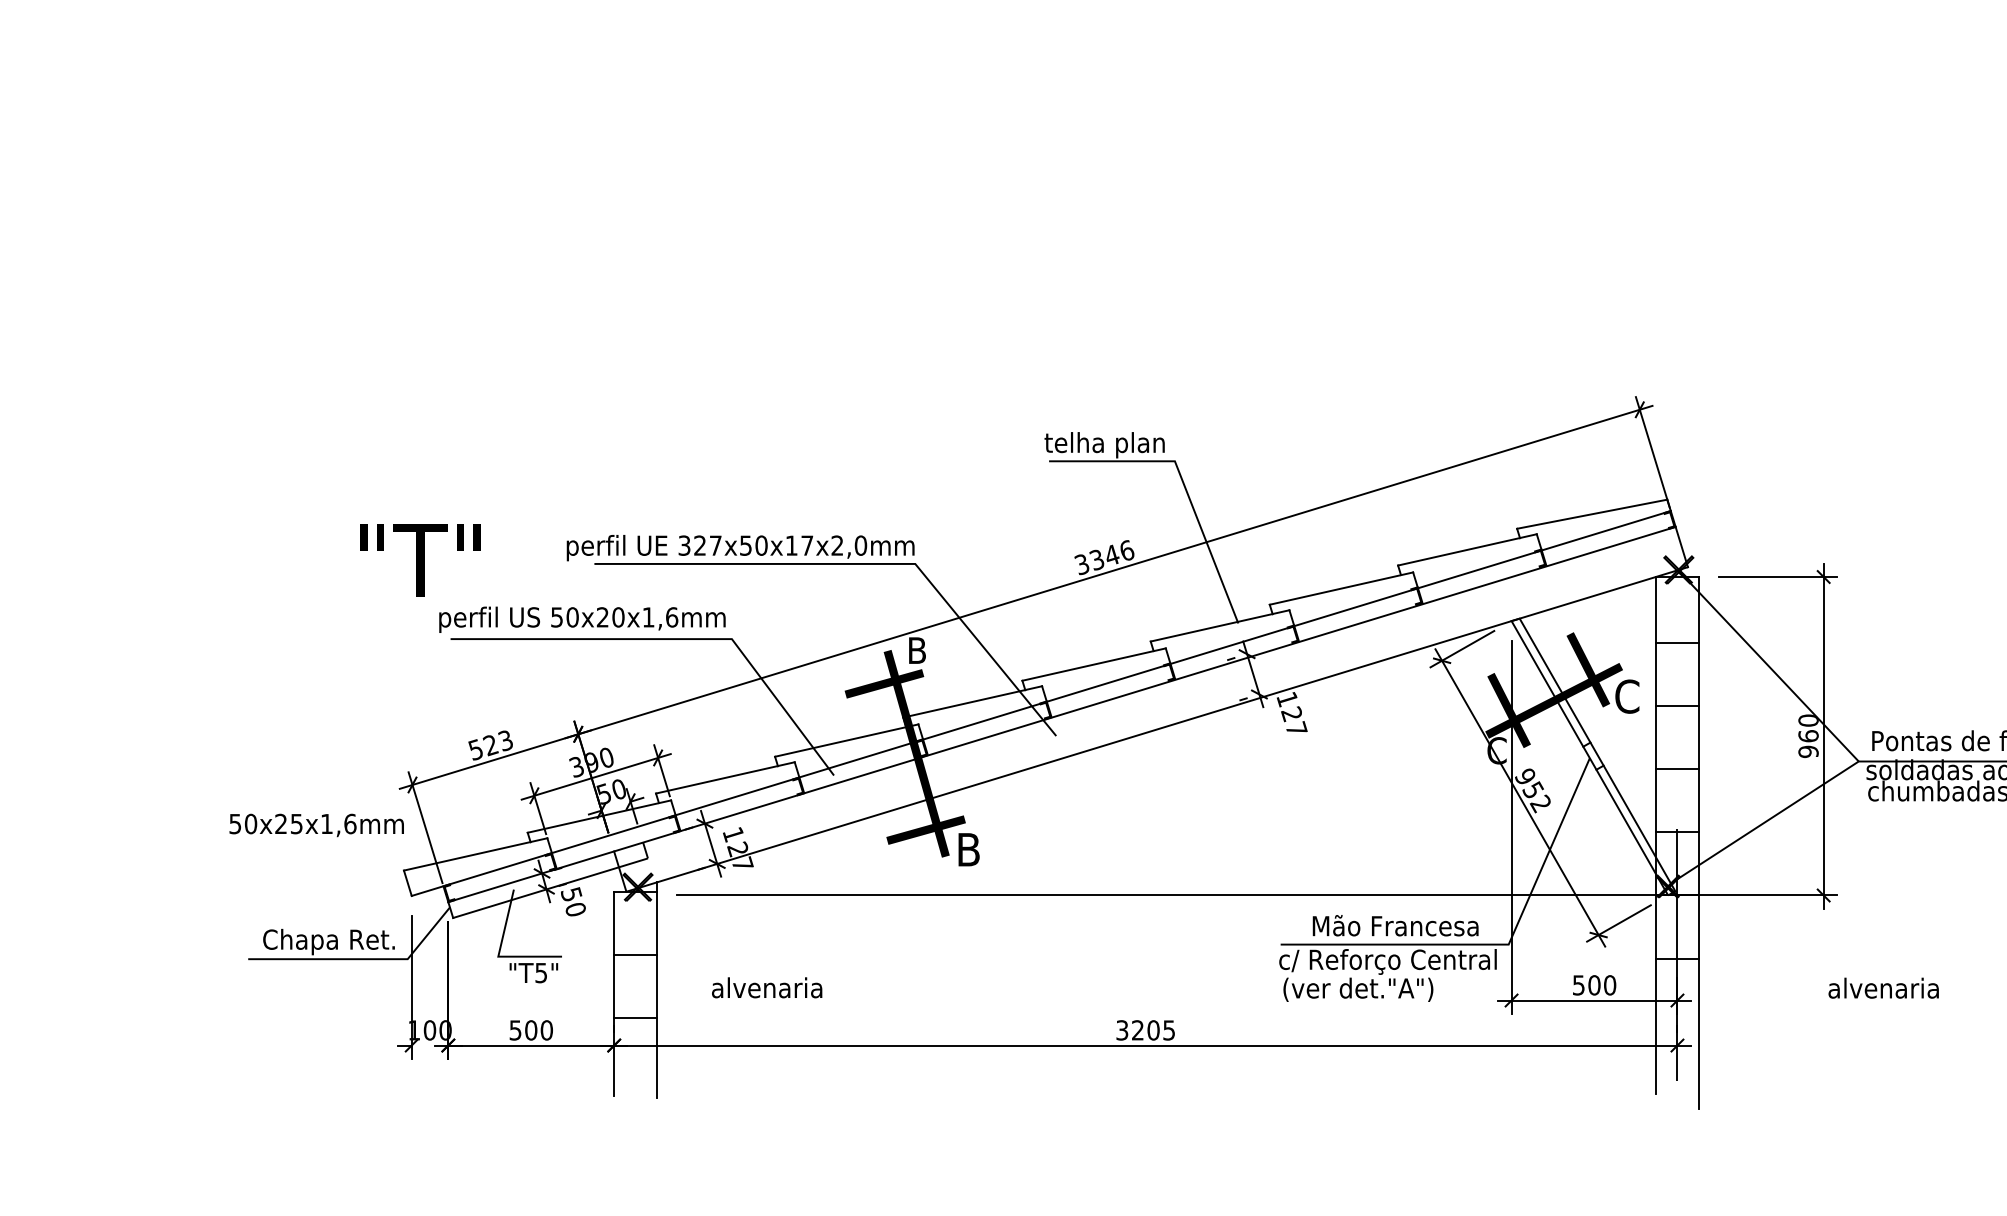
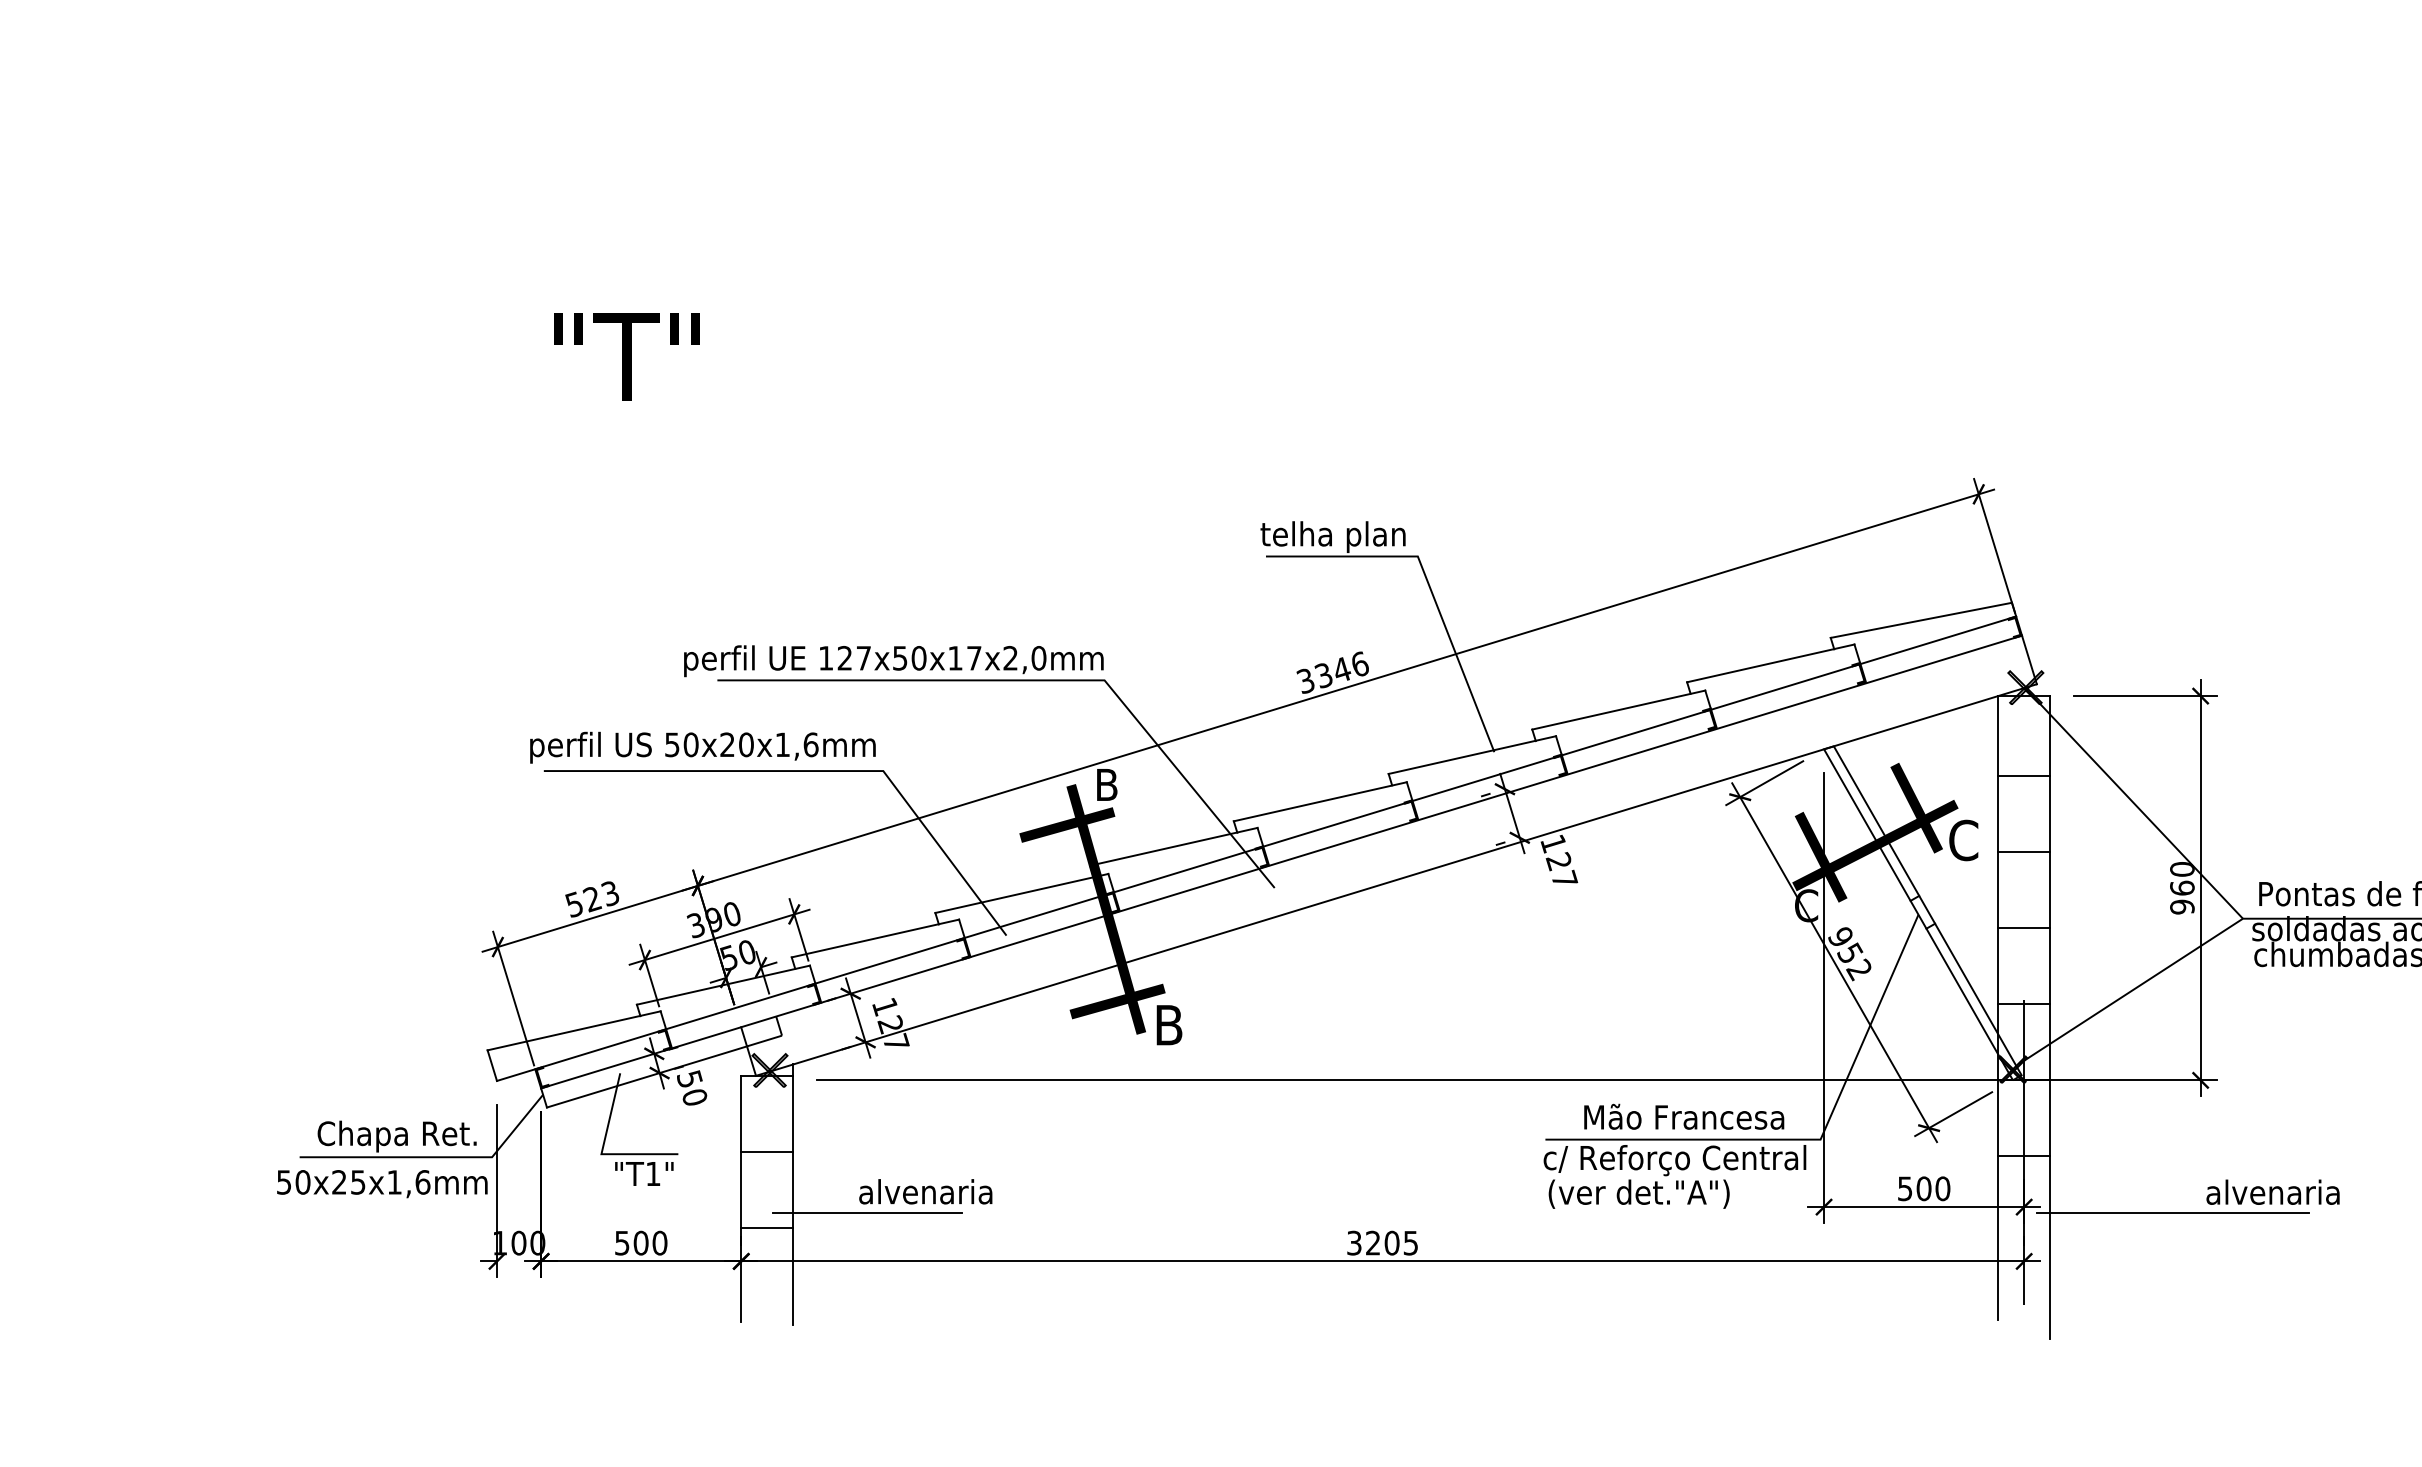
text: (684, 545) -> (826, 658), 327x50x17x2,0mm -> 127x50x17x2,0mm
text: (420, 560) -> (627, 356), moved
text: (316, 825) -> (382, 1184), moved
text: (540, 973) -> (652, 1174), "T5" -> "T1"
line: (718, 1005) -> (867, 1213), added
line: (1800, 1005) -> (2172, 1213), added

